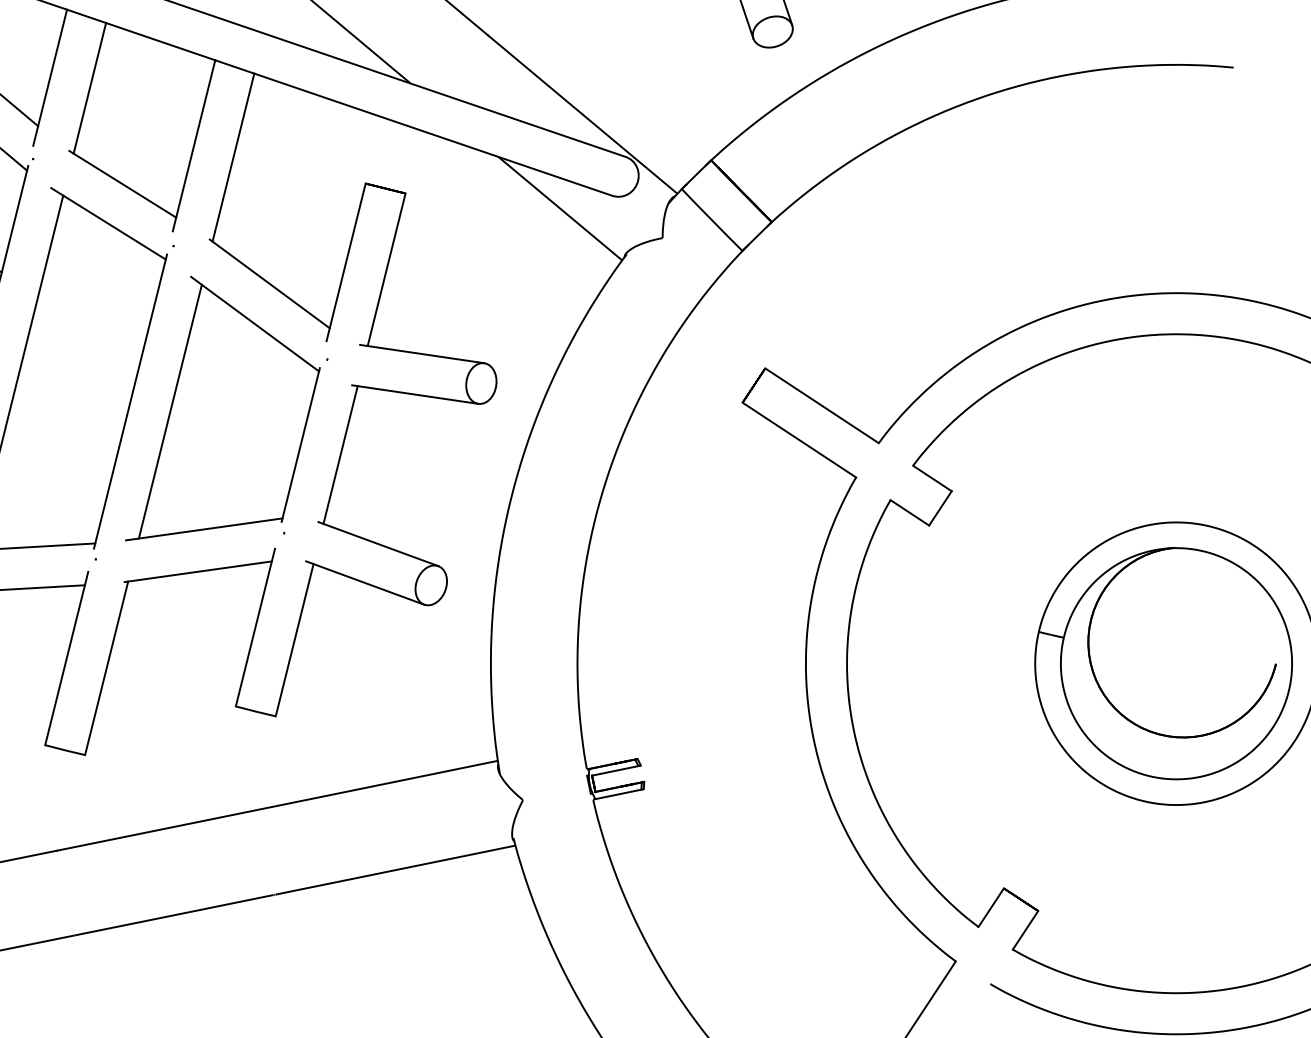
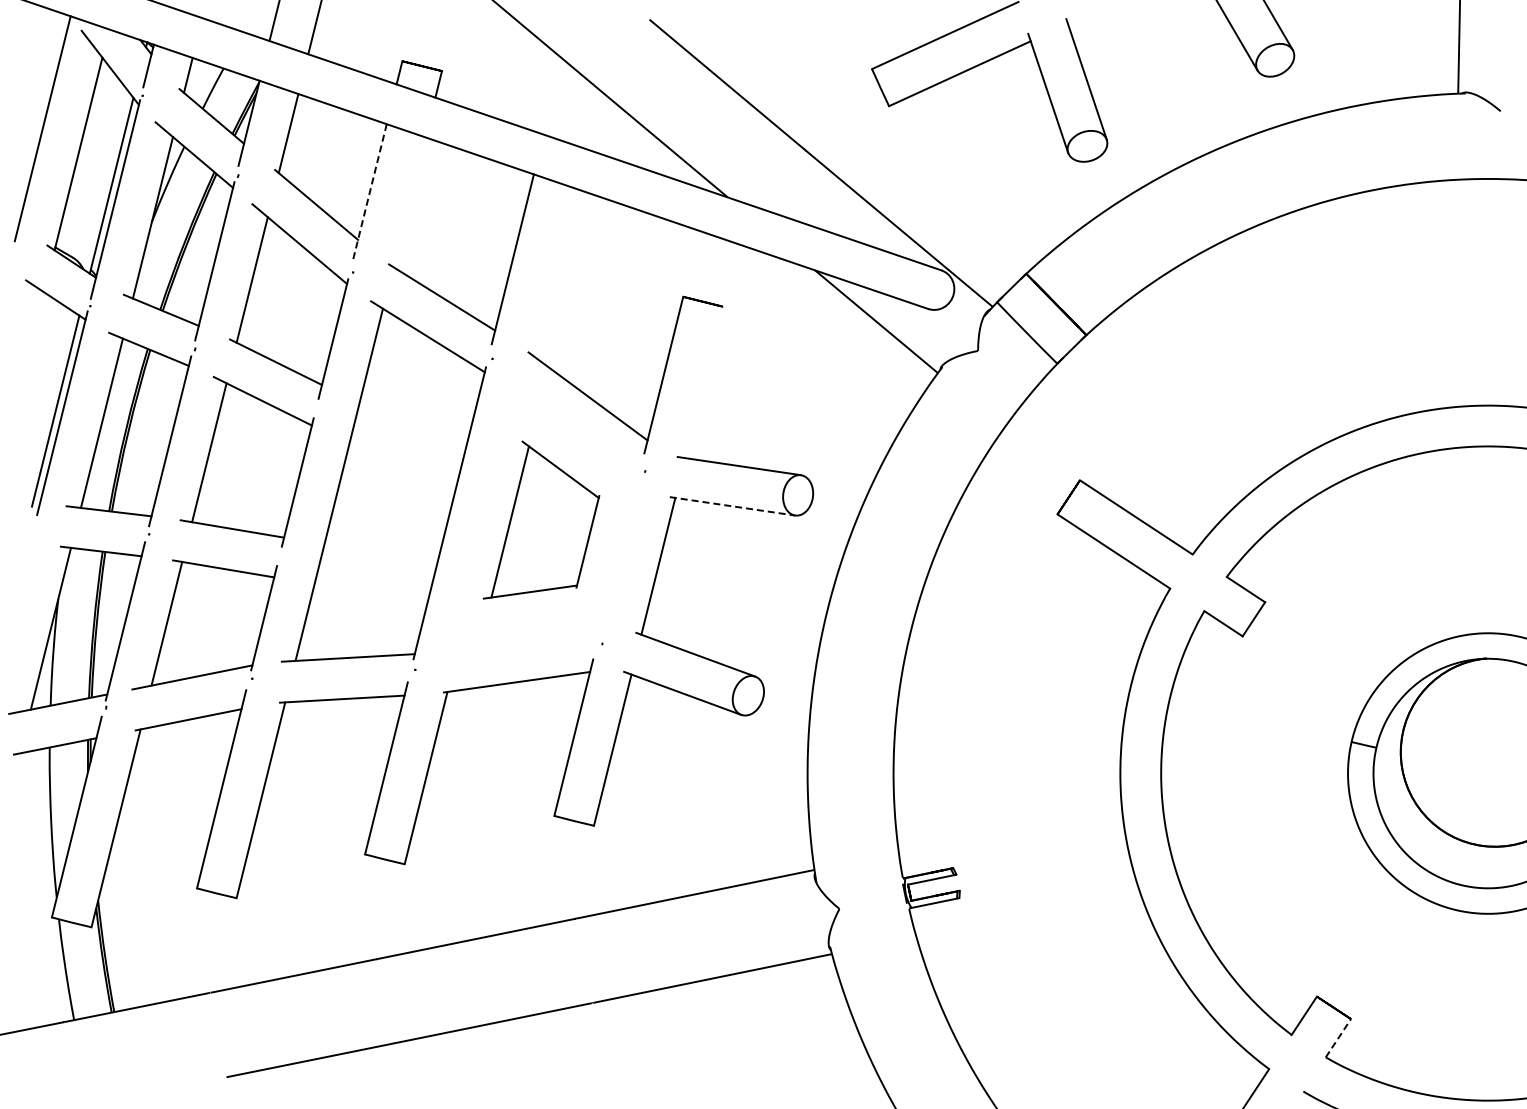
line: (50, 77) -> (370, 191), solid -> dashed
line: (89, 88) -> (409, 202), removed
line: (232, 157) -> (551, 270), removed
line: (386, 269) -> (703, 382), removed
line: (416, 394) -> (733, 506), solid -> dashed
part: (222, 407) -> (541, 519), size x0.6
line: (1025, 930) -> (1338, 1038), solid -> dashed

